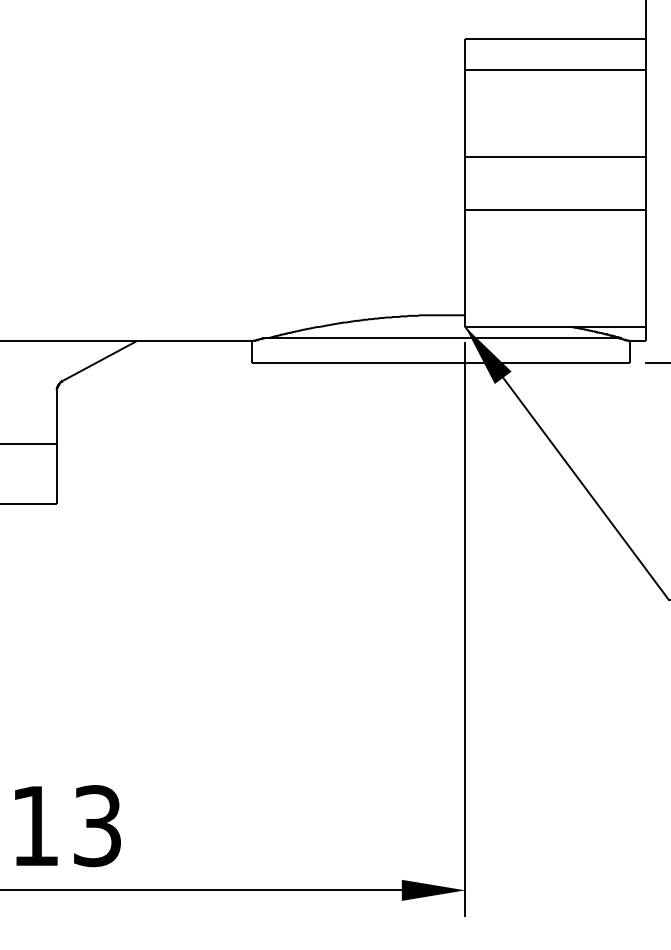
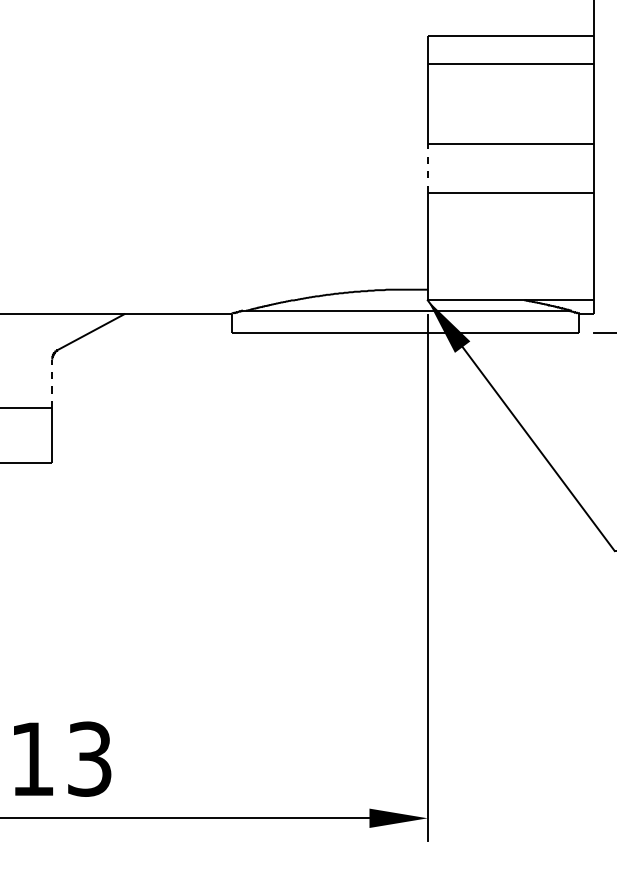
line: (464, 183) -> (427, 168), solid -> dashed
line: (56, 417) -> (52, 383), solid -> dashed

